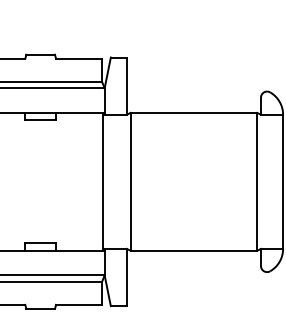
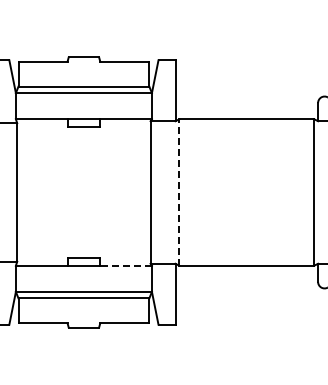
line: (130, 181) -> (179, 192), solid -> dashed
line: (80, 250) -> (126, 265), solid -> dashed

